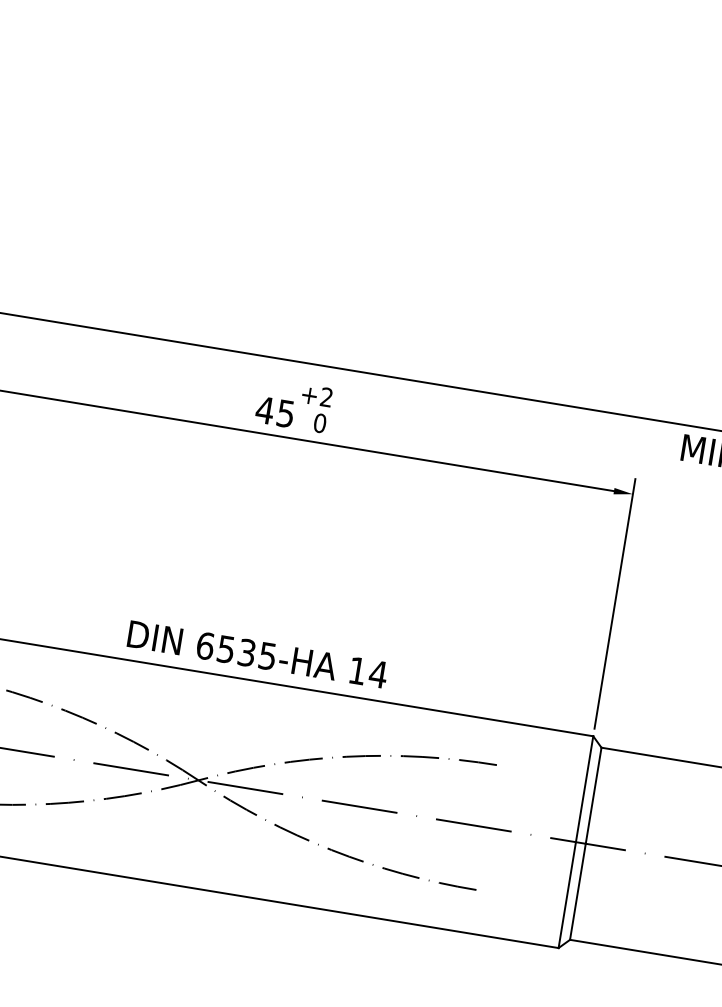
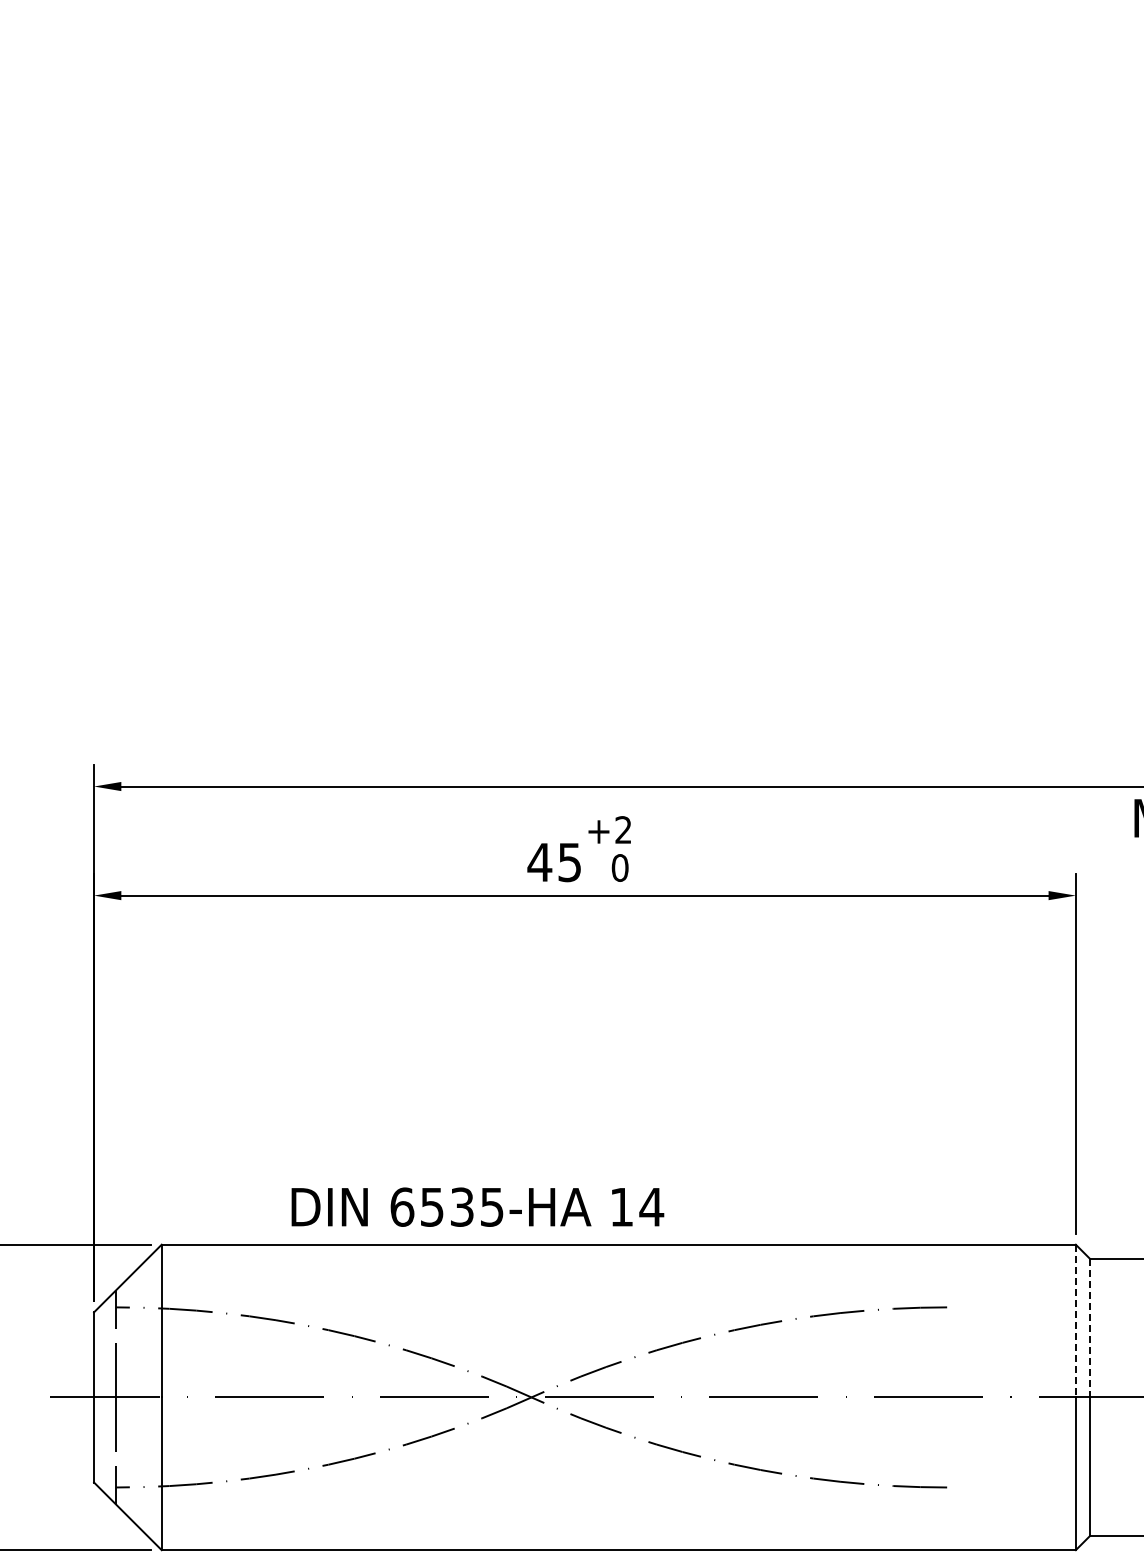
text: (257, 654) -> (477, 1206), moved
line: (584, 789) -> (1075, 1321), solid -> dashed
line: (593, 796) -> (1090, 1328), solid -> dashed

